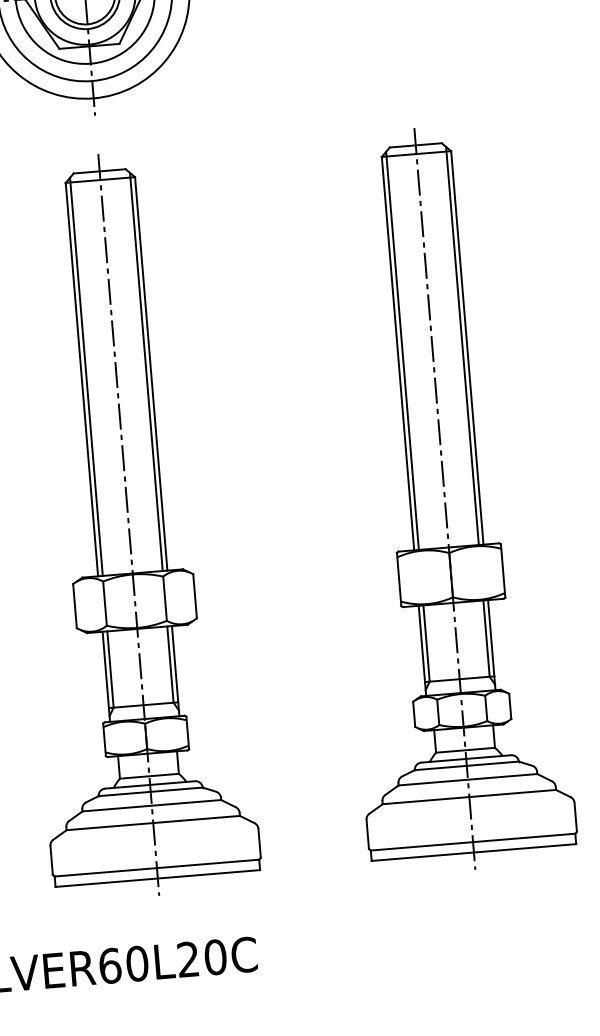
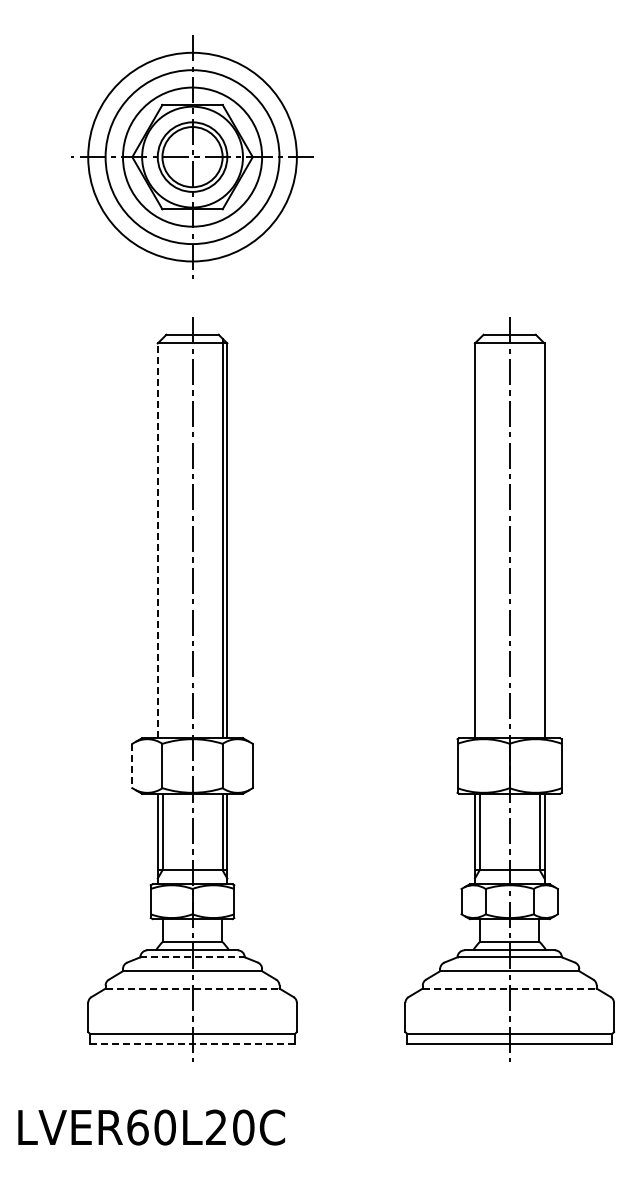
line: (462, 346) -> (539, 538), removed
line: (402, 350) -> (479, 538), removed
line: (86, 376) -> (162, 538), removed
line: (81, 379) -> (157, 540), solid -> dashed
line: (75, 606) -> (132, 766), solid -> dashed
line: (151, 791) -> (193, 957), solid -> dashed
line: (469, 796) -> (509, 988), solid -> dashed
line: (153, 822) -> (192, 988), solid -> dashed
line: (157, 878) -> (192, 1044), solid -> dashed

